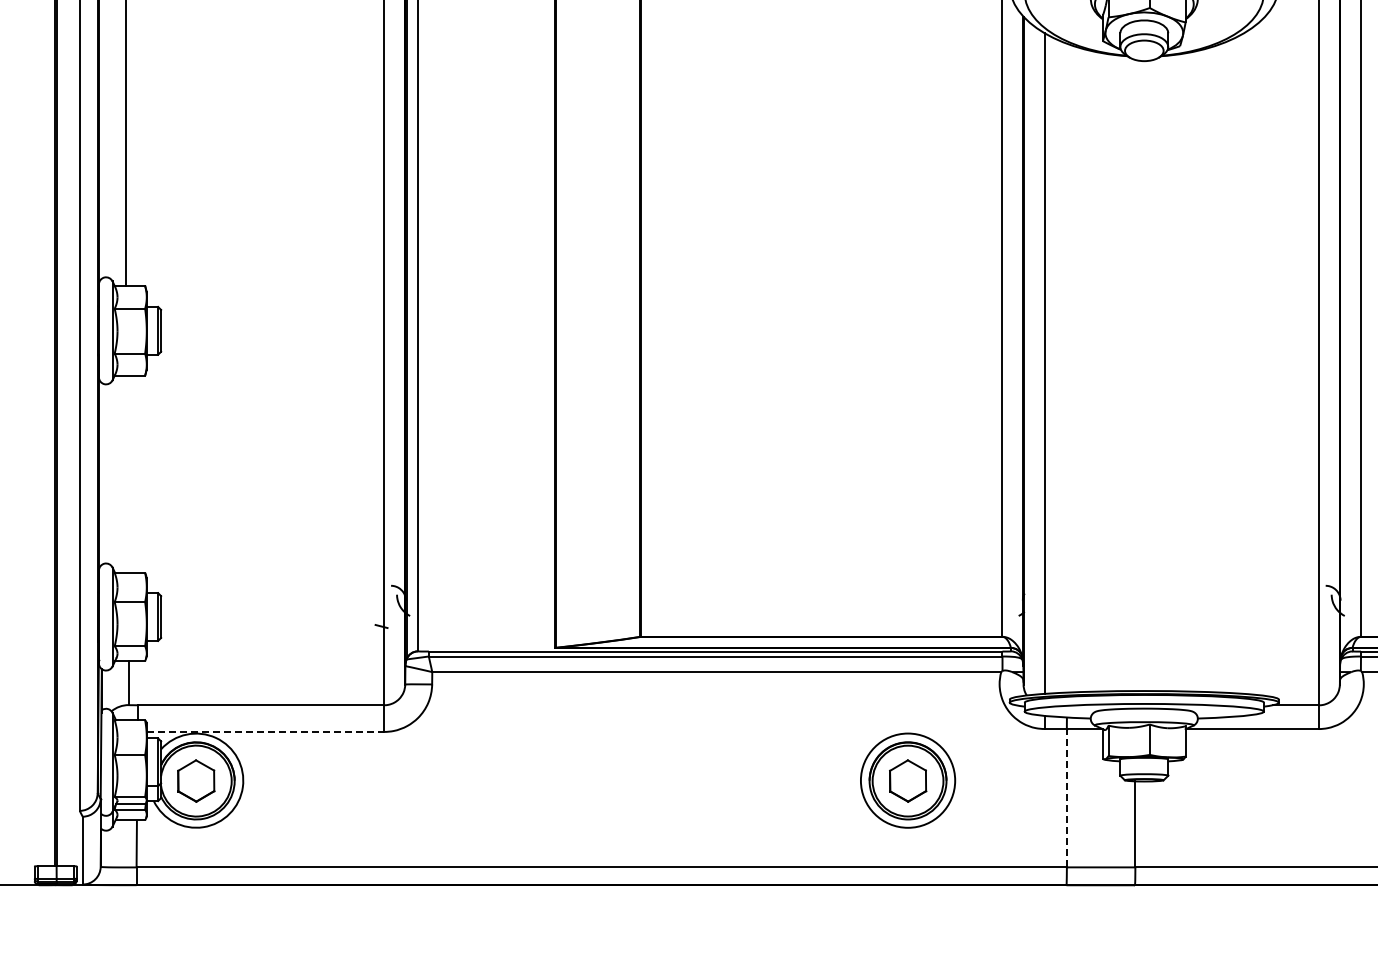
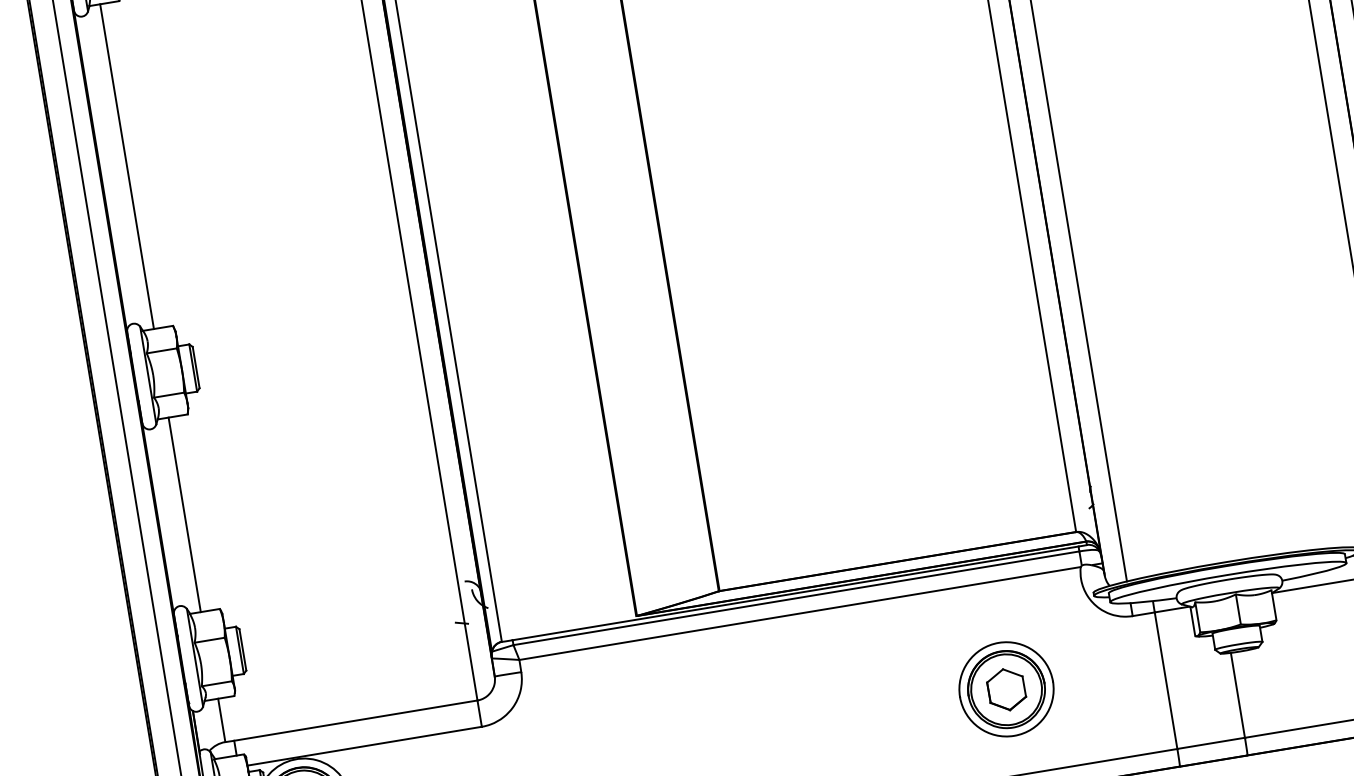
line: (125, 473) -> (184, 514), added
line: (265, 731) -> (364, 745), dashed -> solid
line: (1066, 797) -> (1165, 680), dashed -> solid

